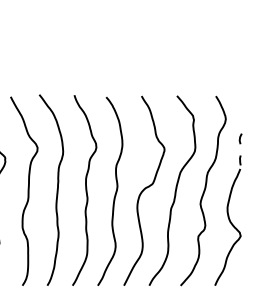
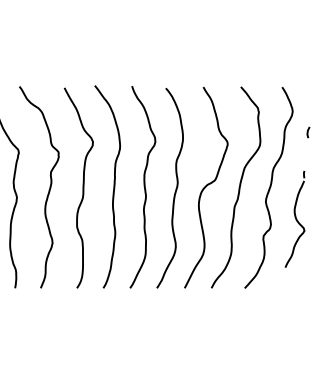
part: (227, 220) -> (294, 219), size x0.7

